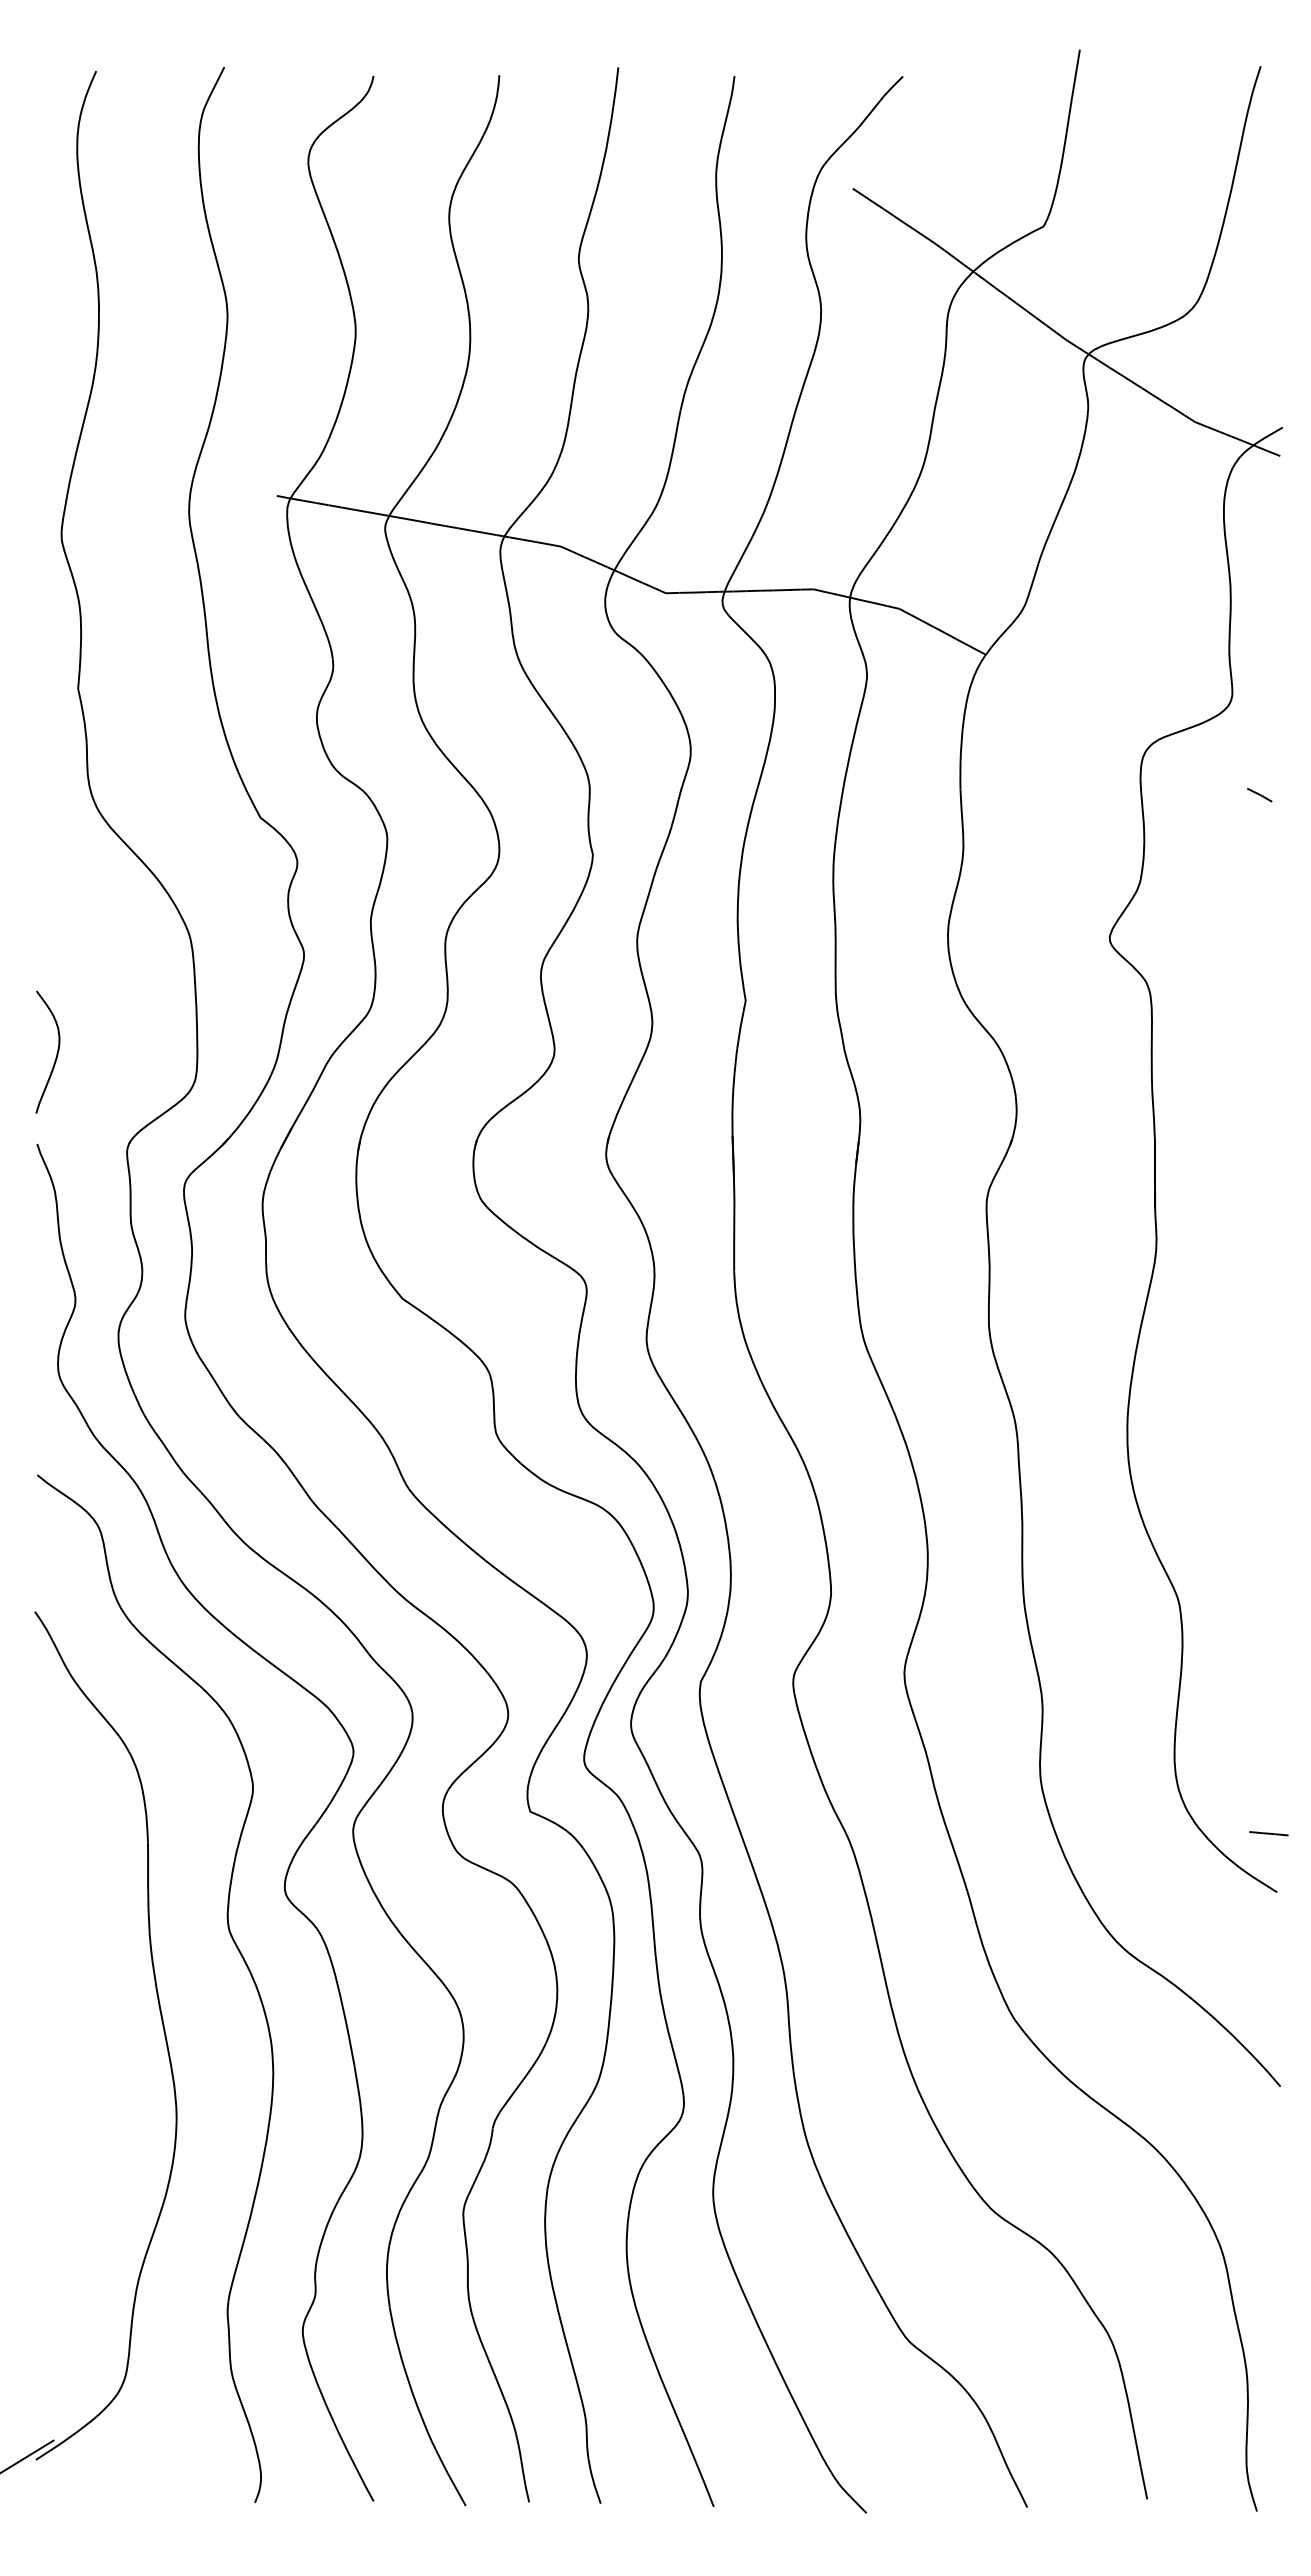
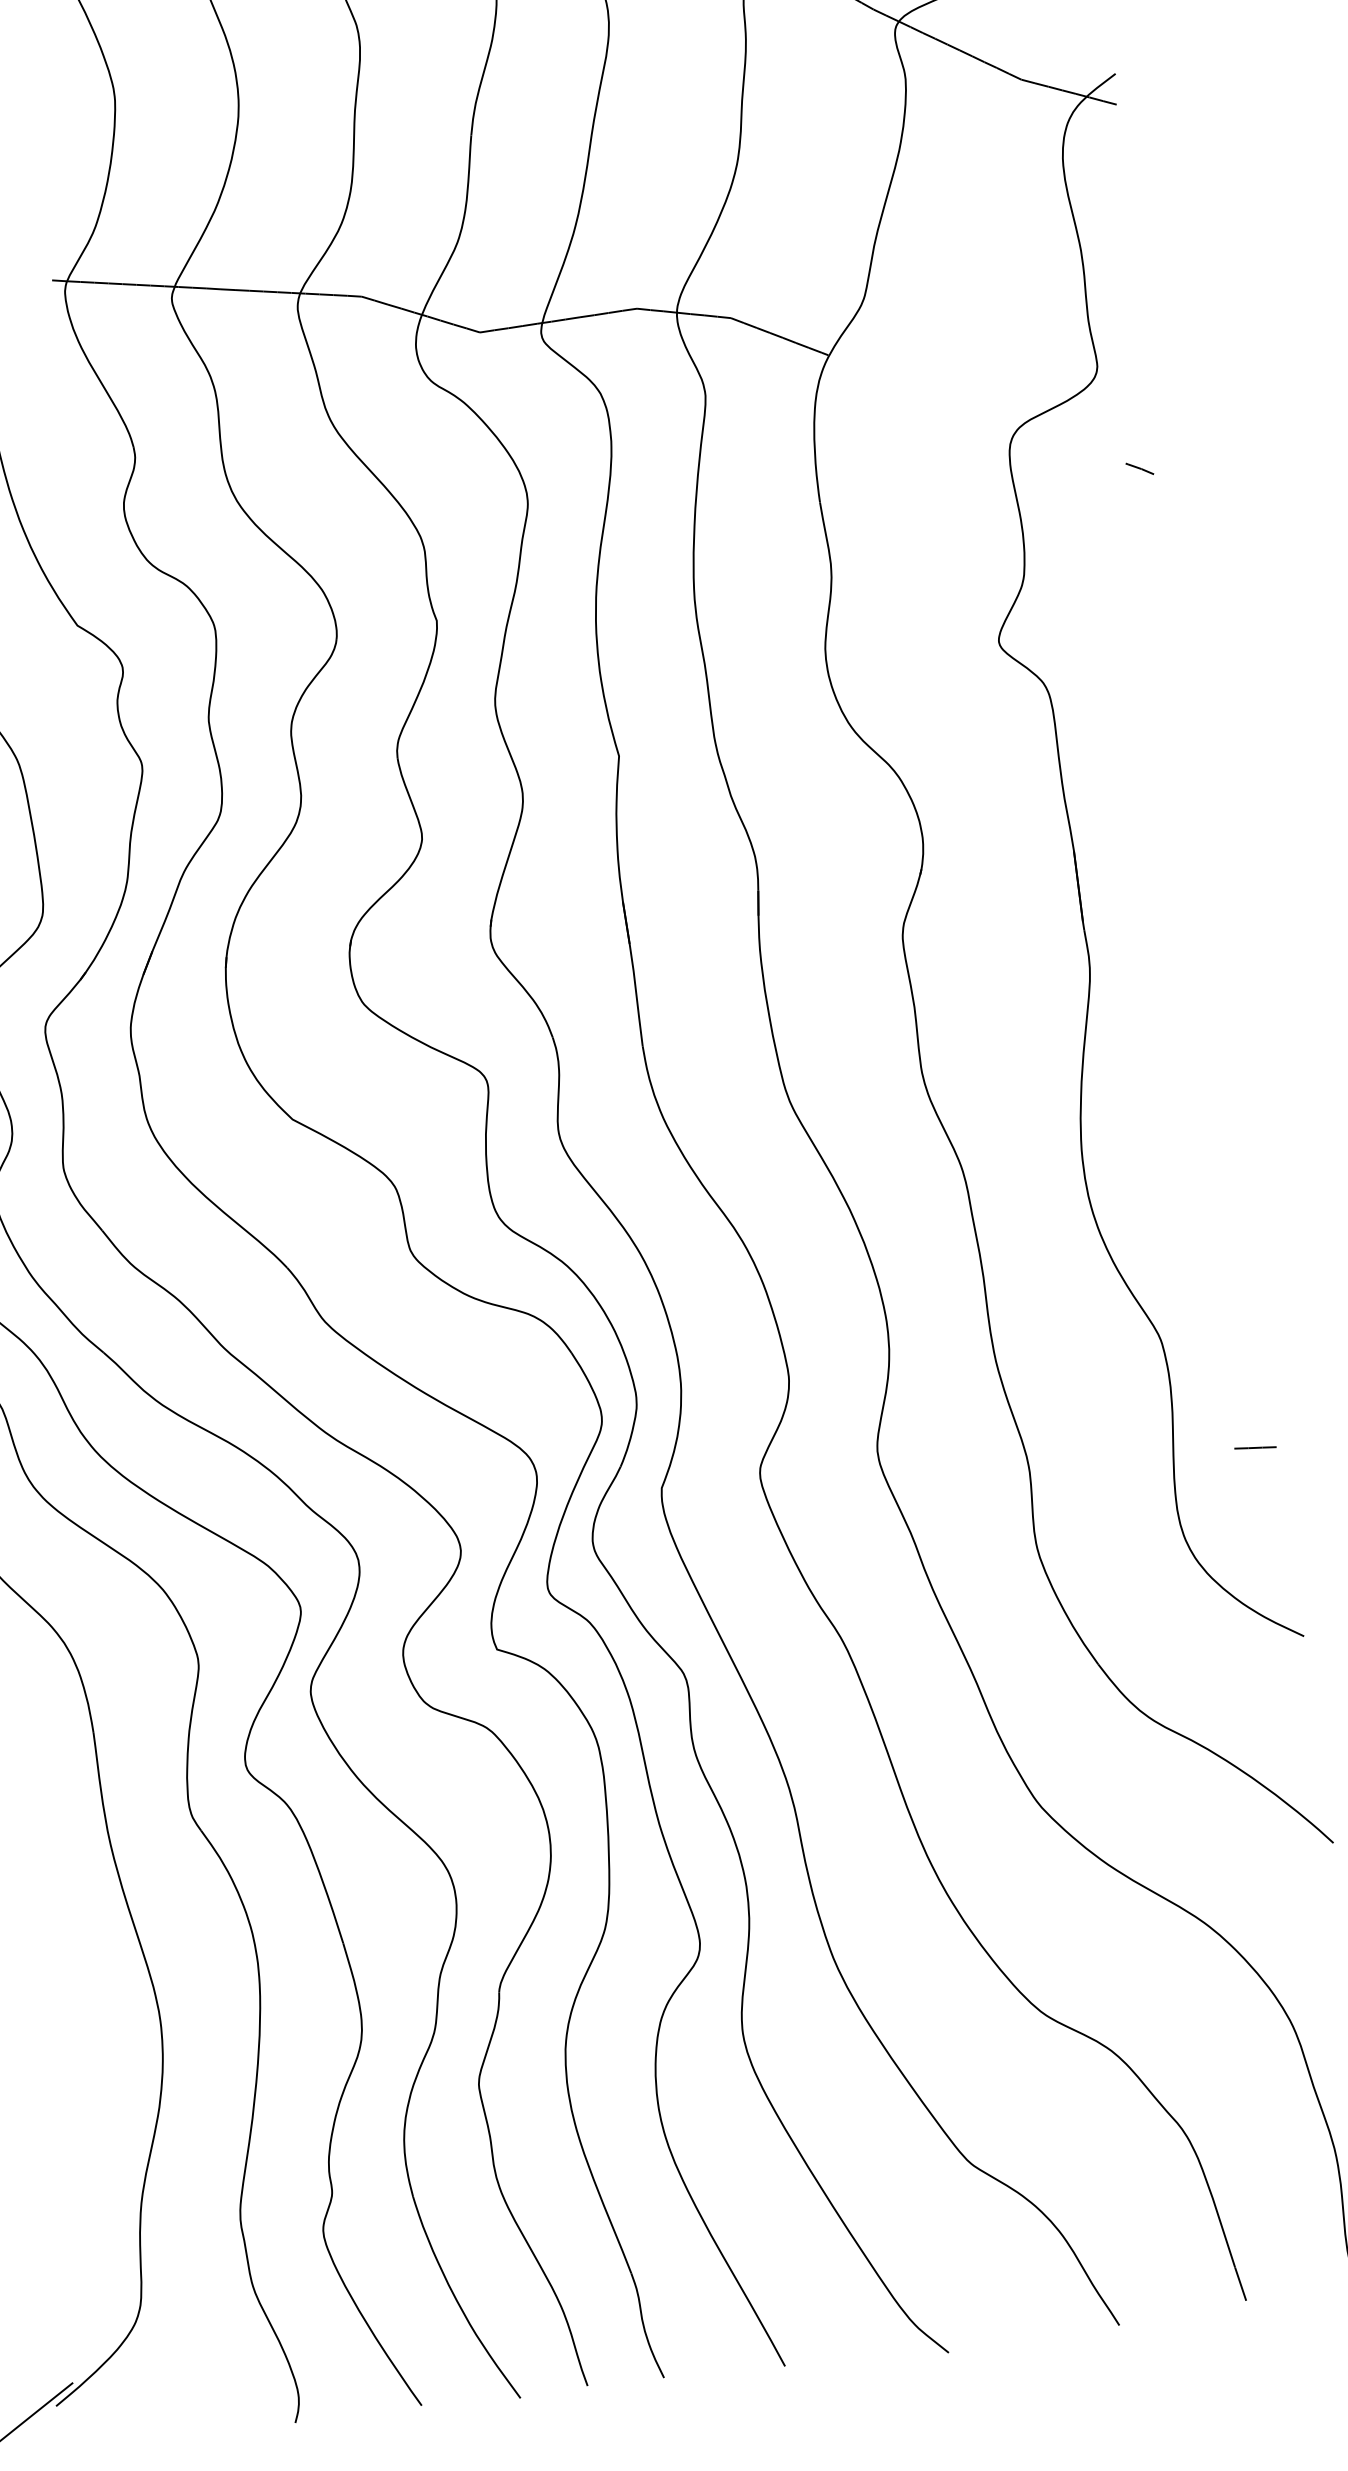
line: (1268, 1833) -> (1254, 1447), moved

